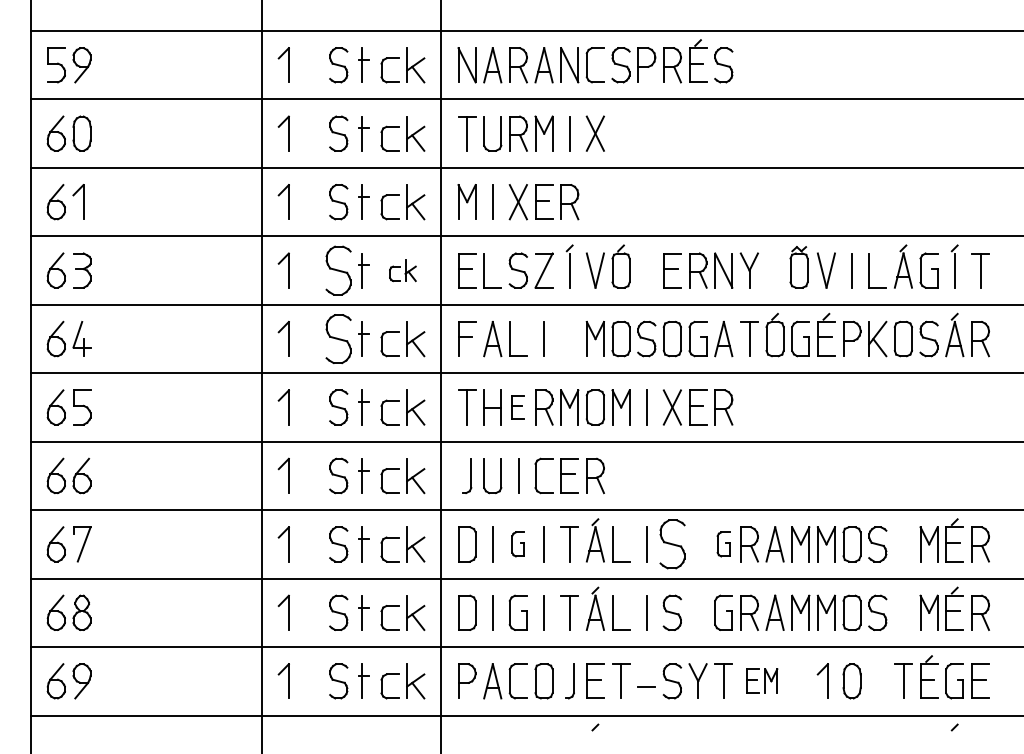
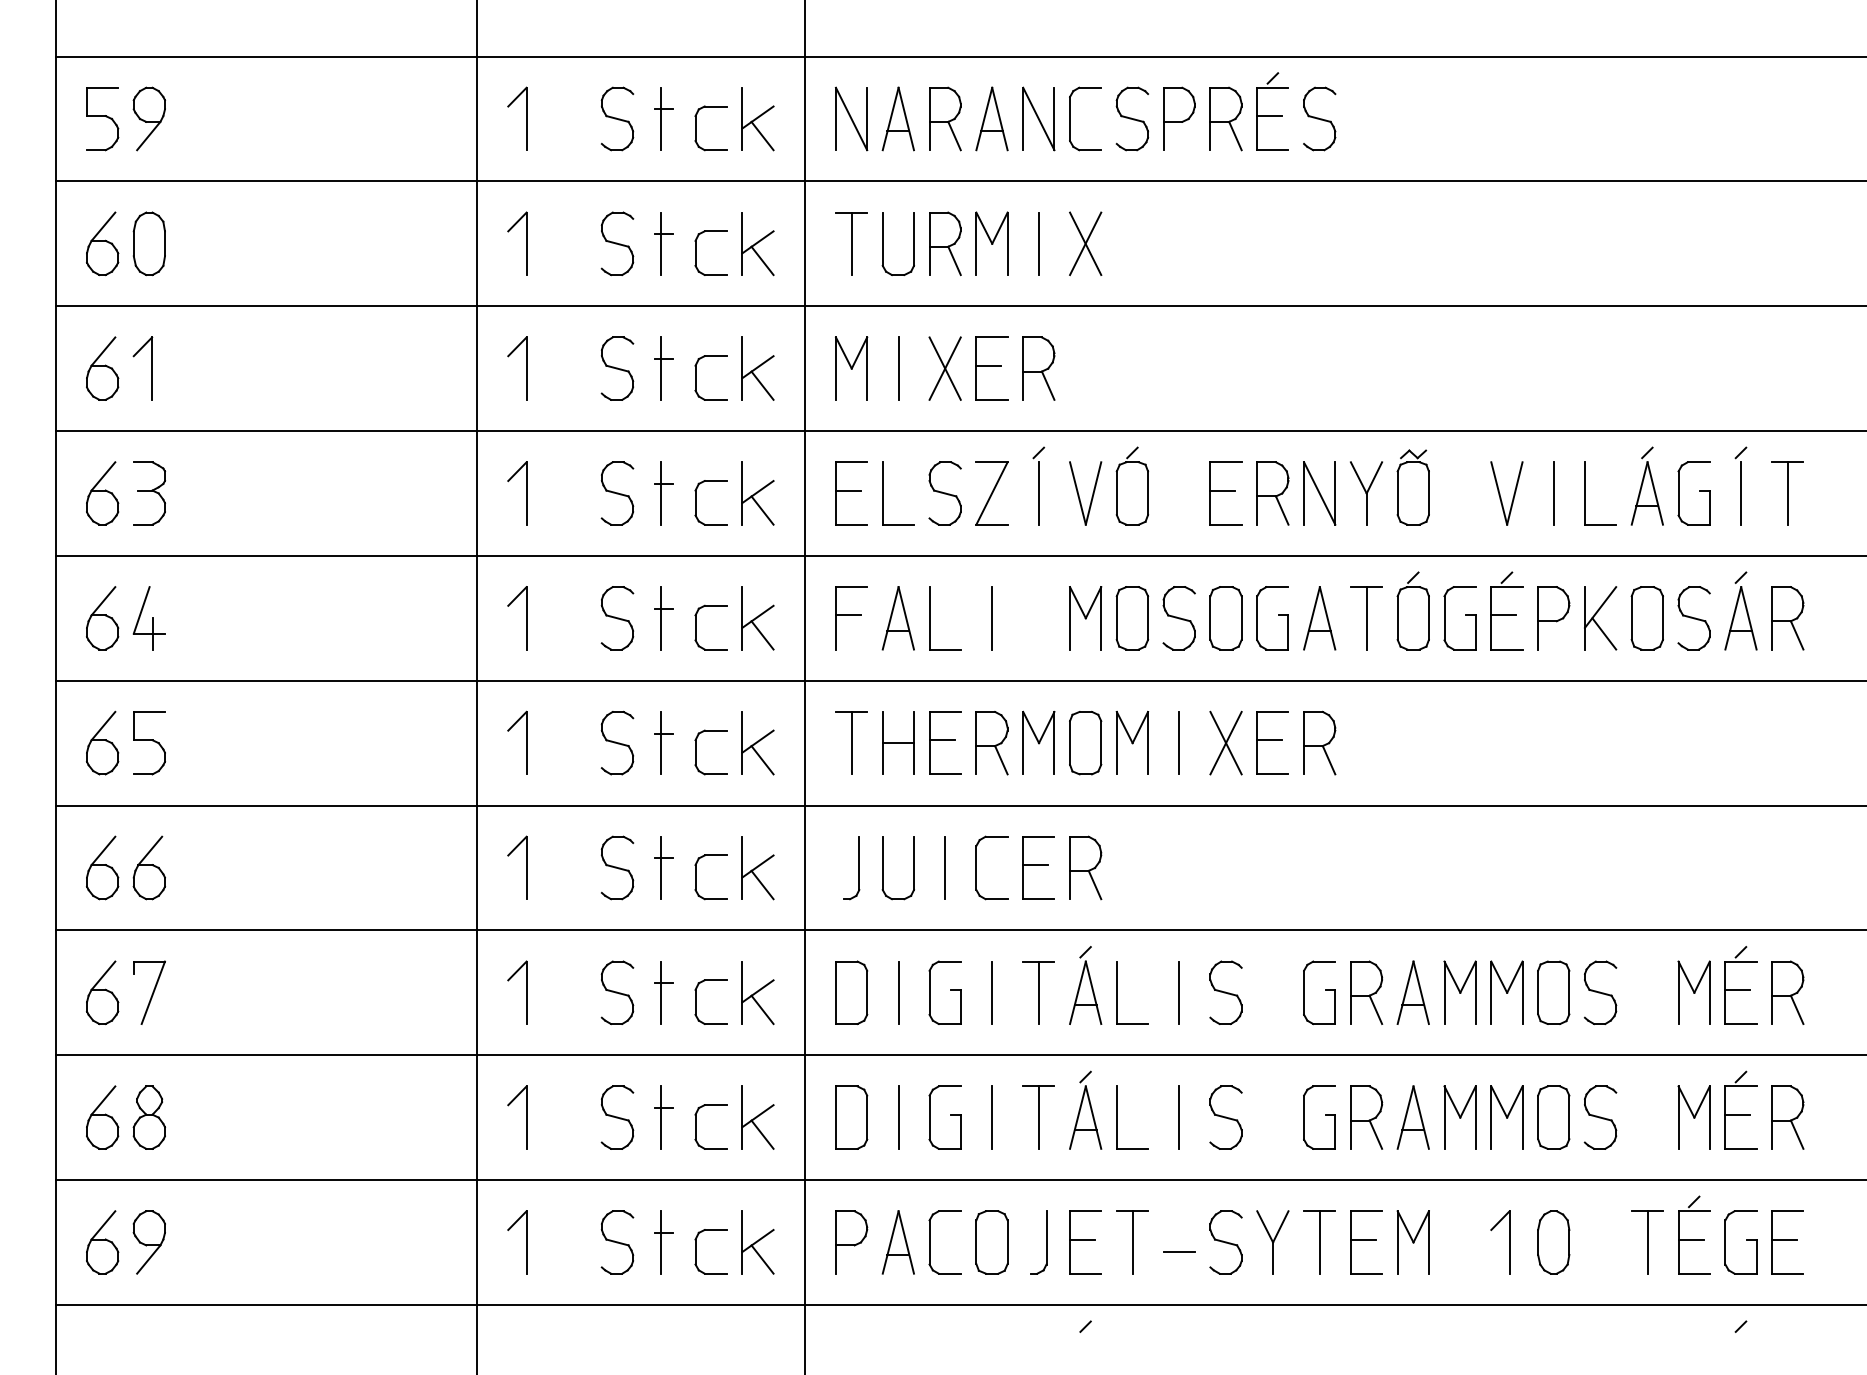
part: (798, 267) -> (1412, 487), moved
part: (338, 270) -> (617, 493), size x0.71
part: (402, 270) -> (733, 493), size x1.67
part: (338, 338) -> (617, 617), size x0.71
part: (518, 407) -> (945, 743), size x1.43
part: (517, 544) -> (943, 992), size x1.43
part: (671, 544) -> (1224, 992), size x0.71
part: (723, 544) -> (1319, 992), size x1.43
part: (762, 680) -> (1390, 1240), size x1.43

